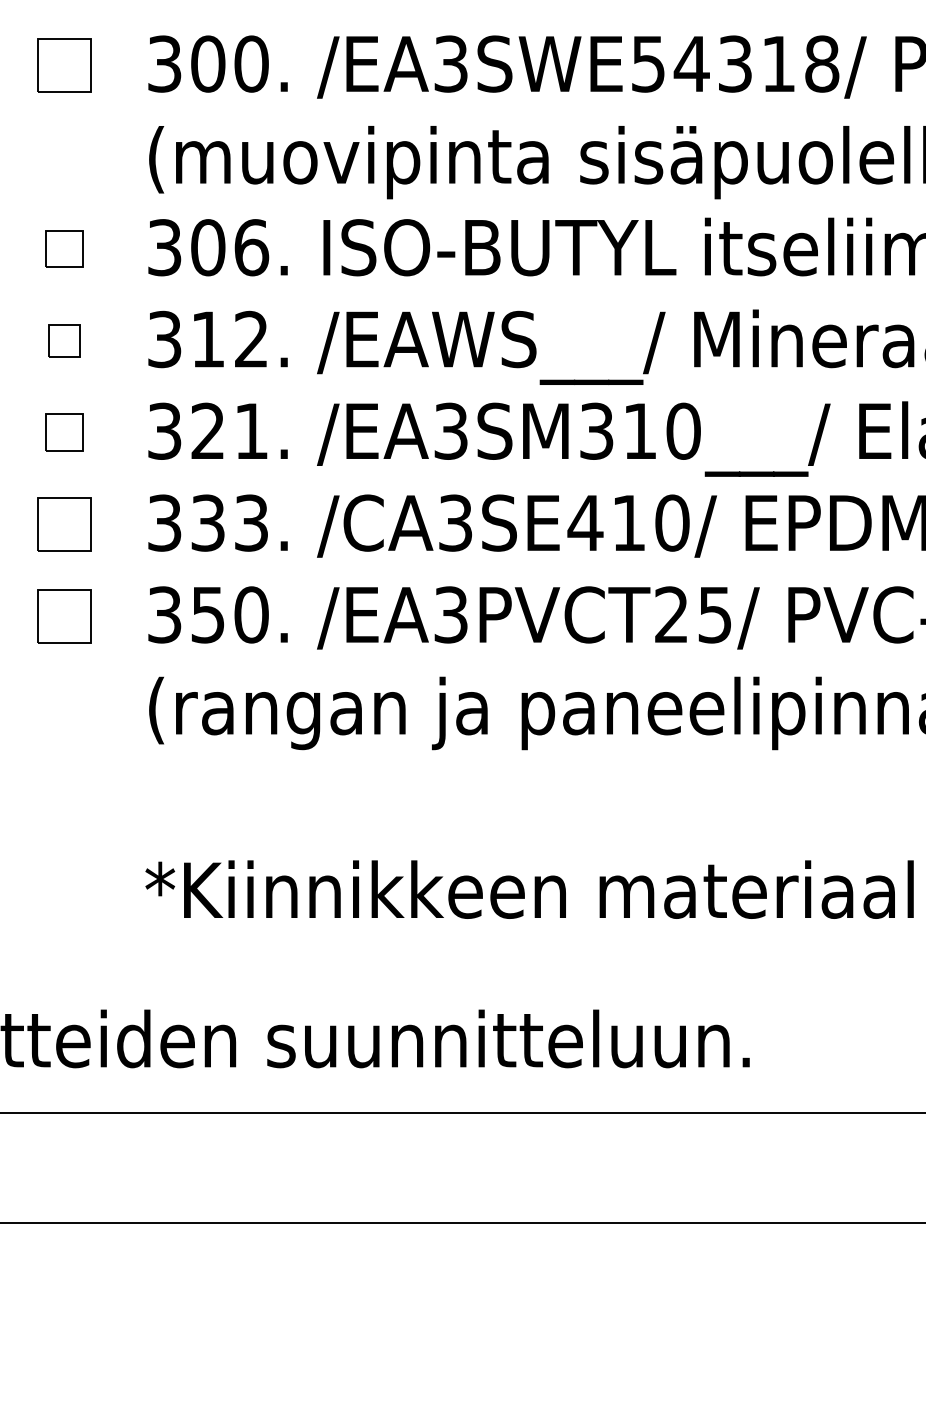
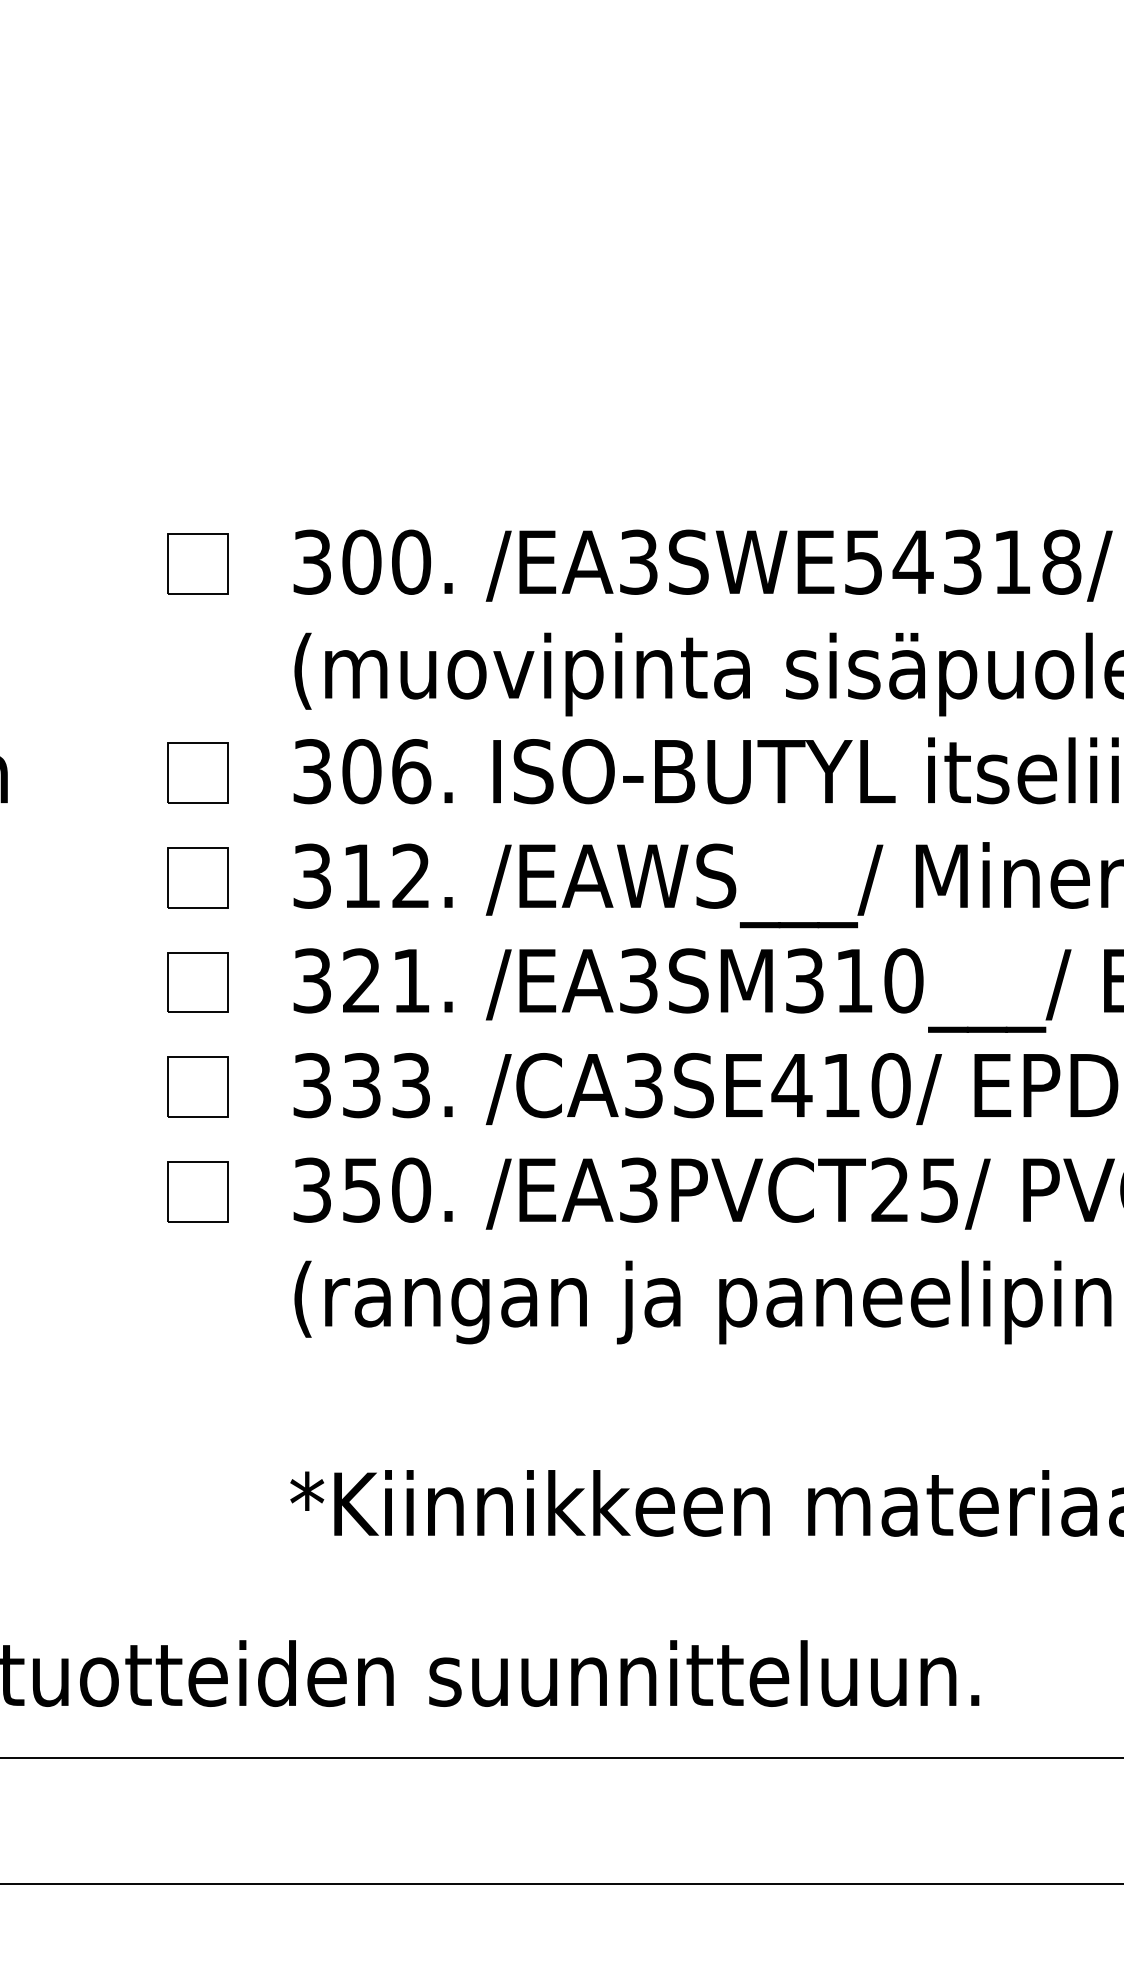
part: (64, 248) -> (197, 772), size x1.43
part: (64, 340) -> (197, 877), size x1.67
part: (64, 432) -> (197, 982), size x1.43

